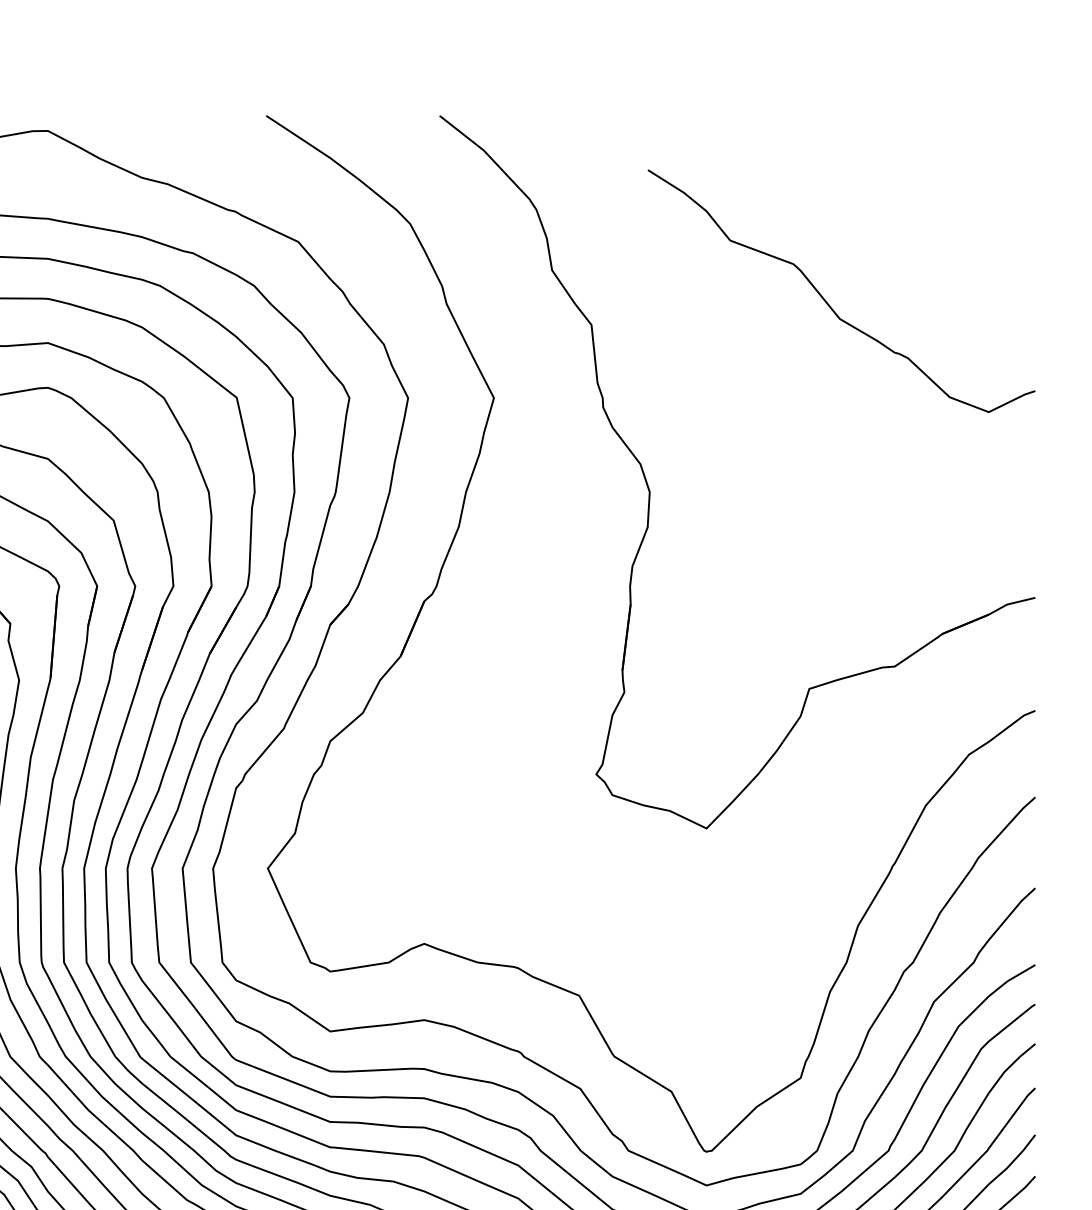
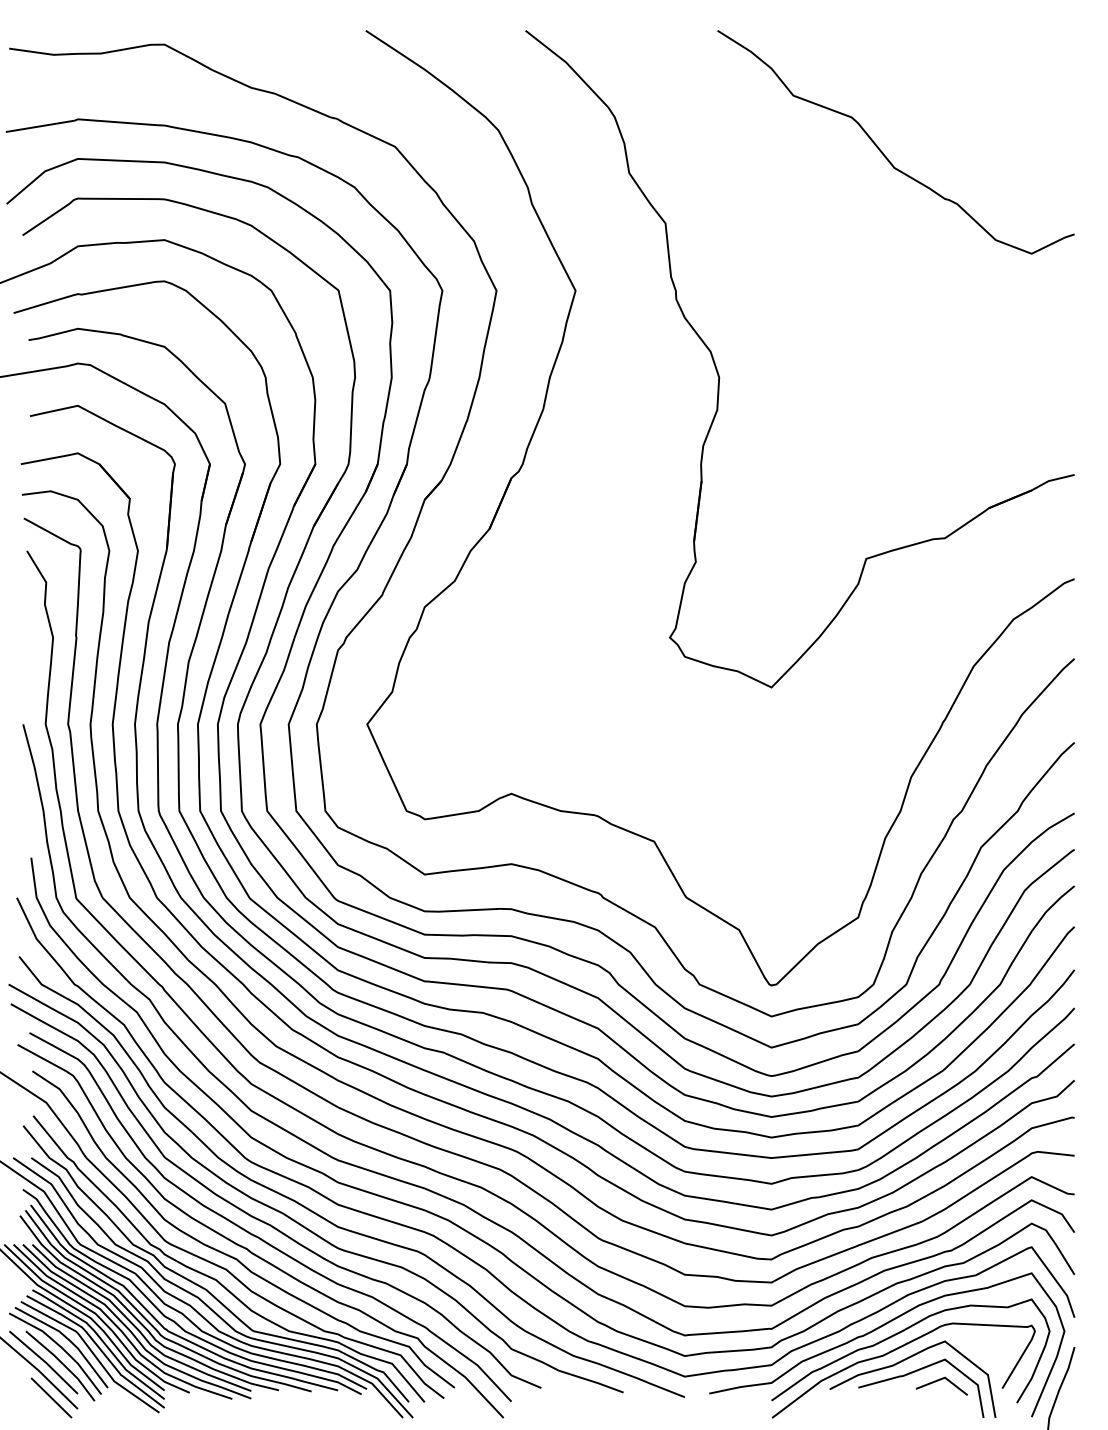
curve: (828, 302) -> (883, 152), moved

